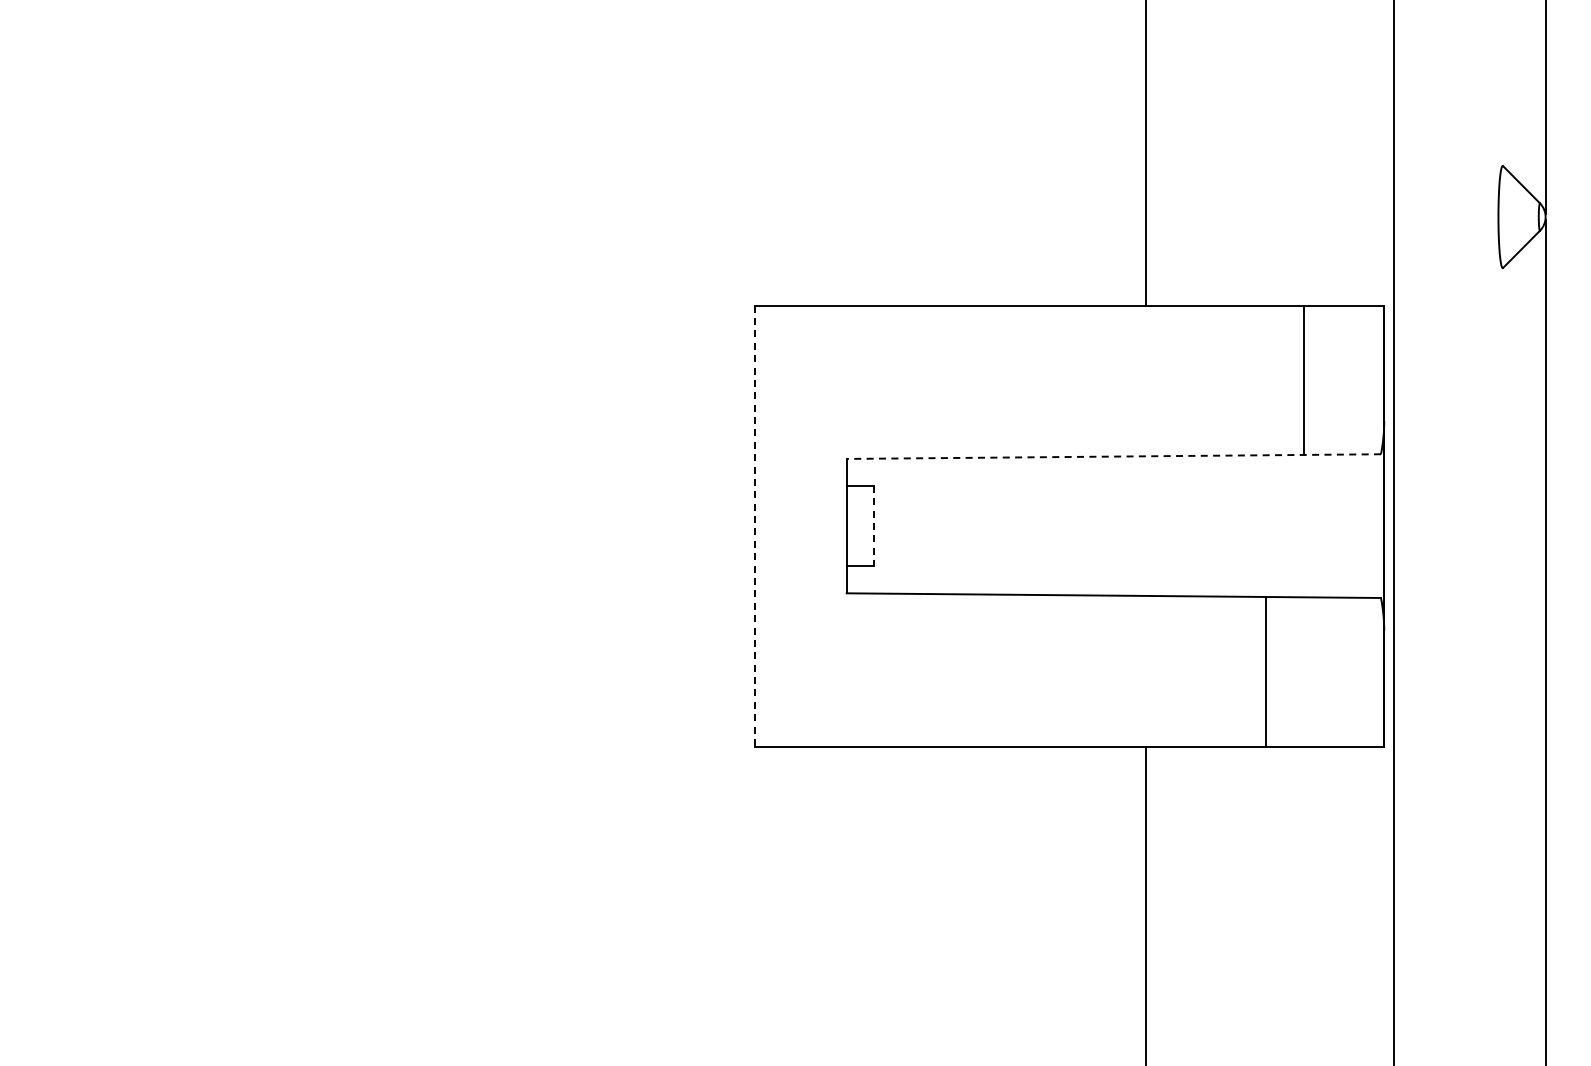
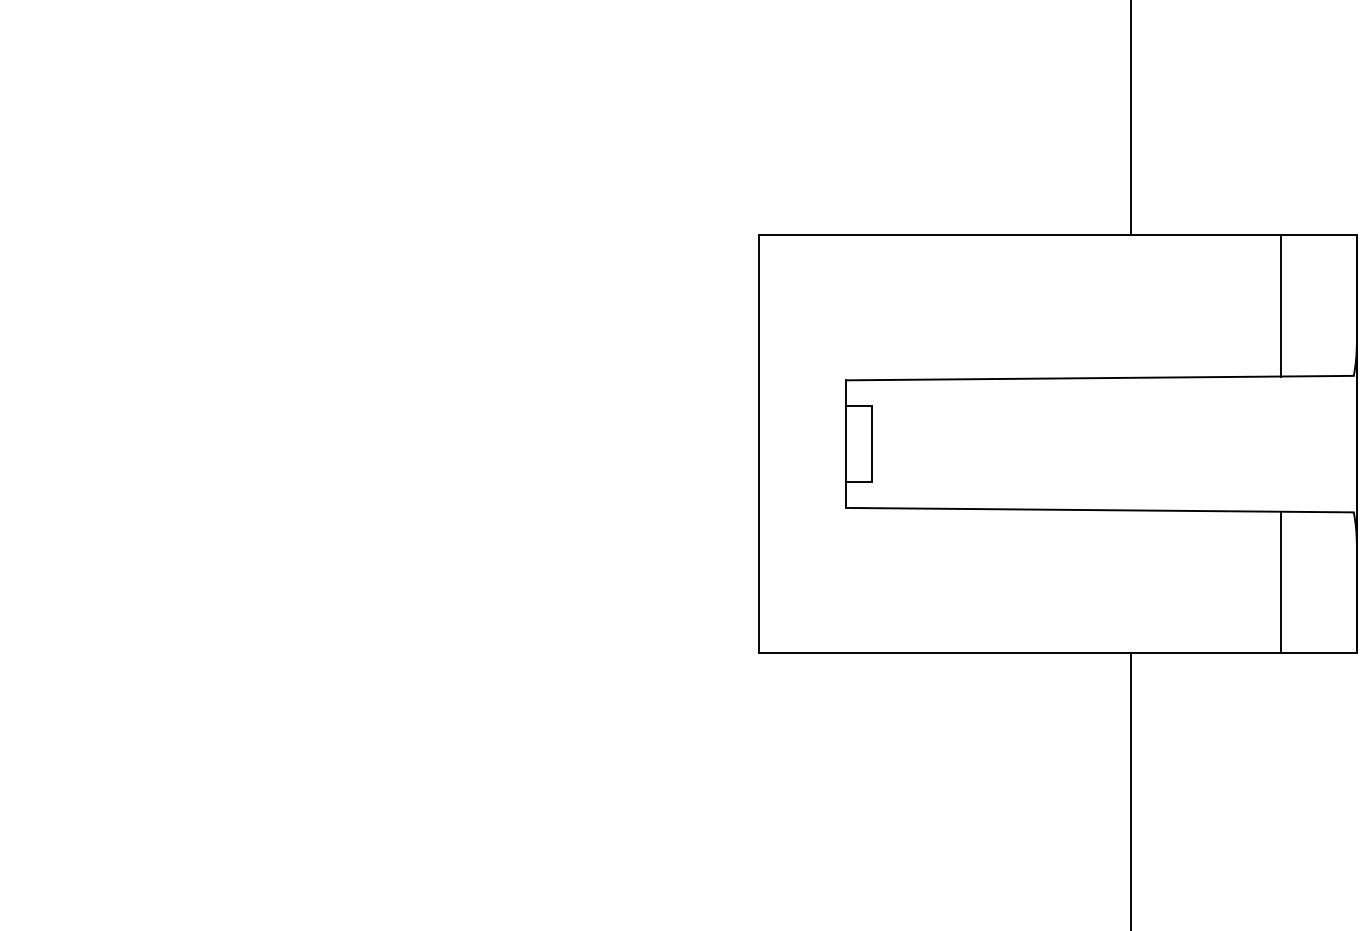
line: (1113, 456) -> (1099, 378), dashed -> solid
line: (754, 526) -> (758, 444), dashed -> solid
line: (873, 526) -> (871, 444), dashed -> solid
line: (1266, 671) -> (1281, 582), moved

